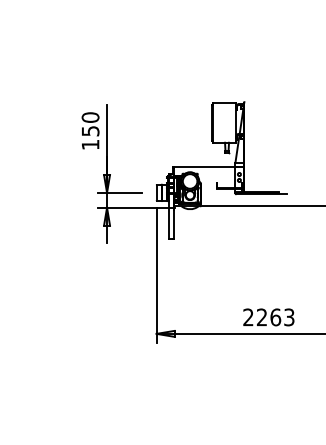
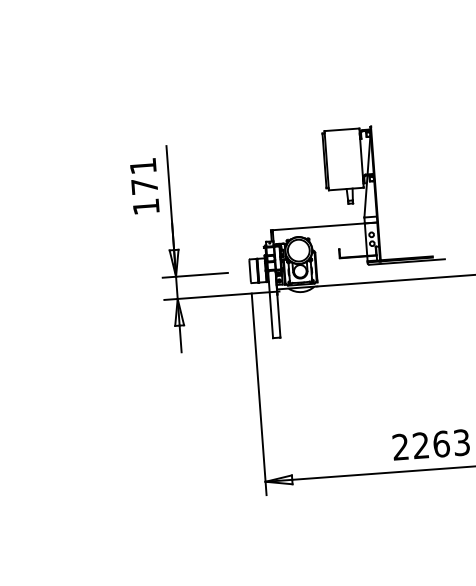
text: (90, 124) -> (143, 176), 150 -> 171

